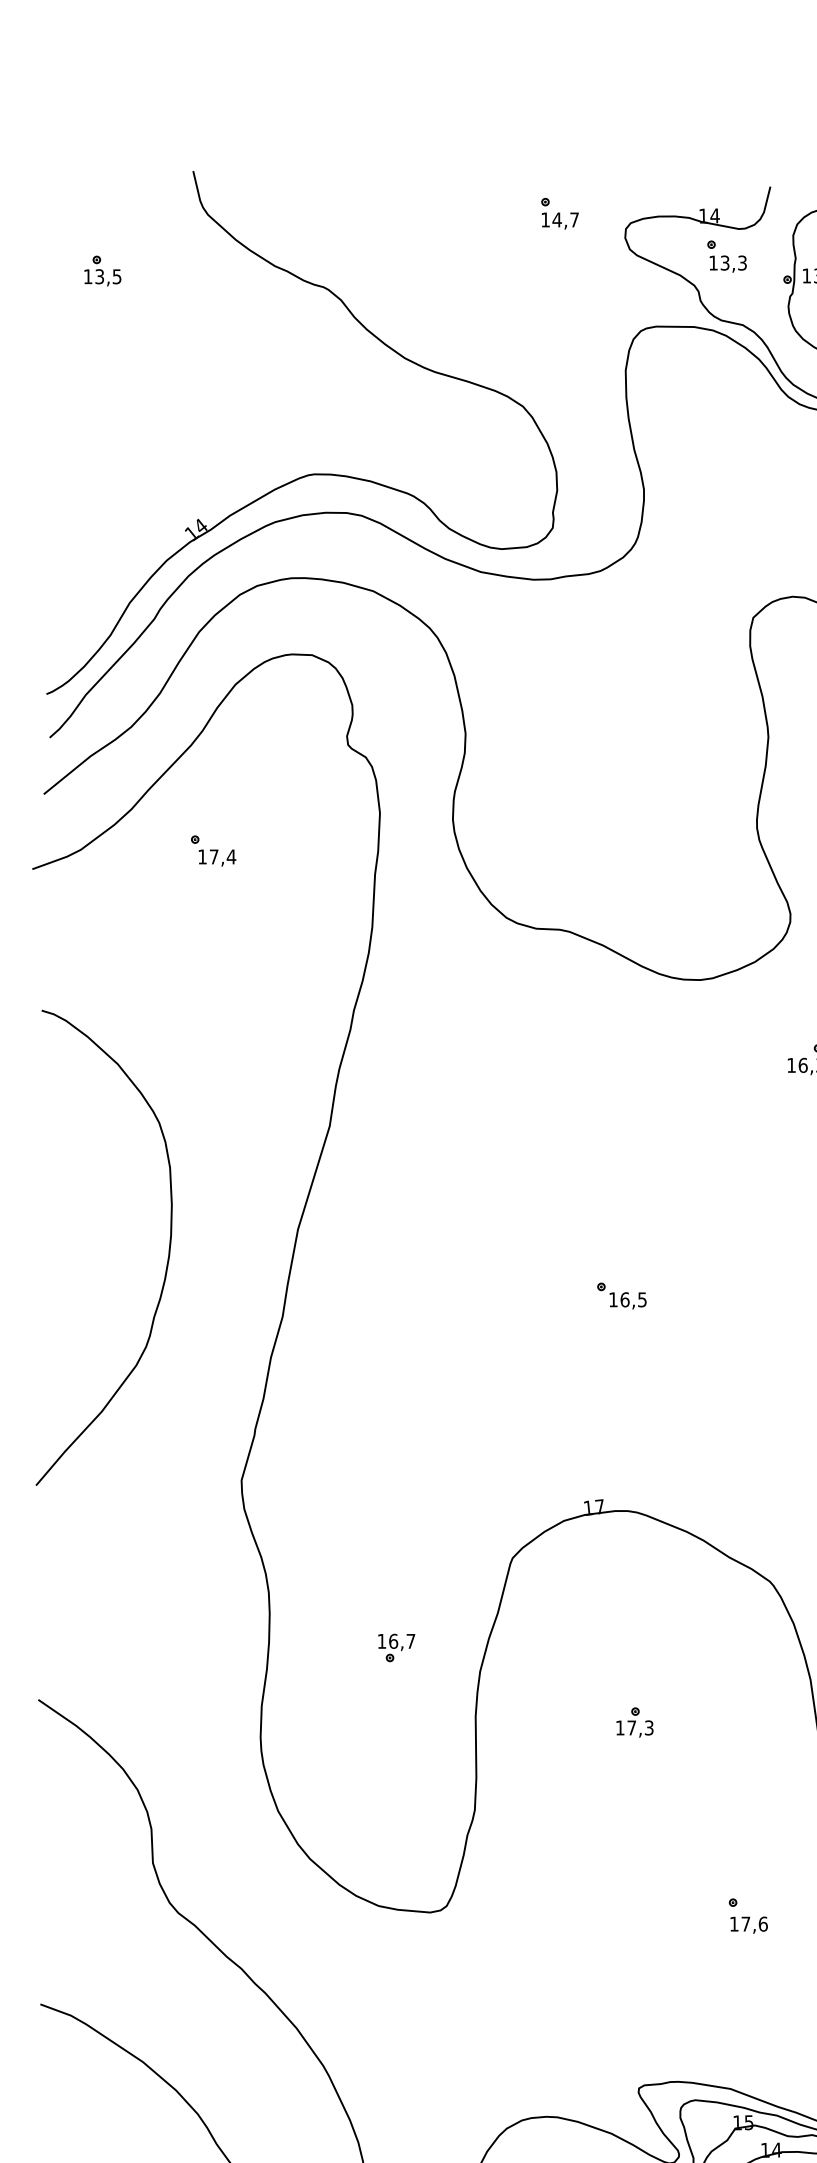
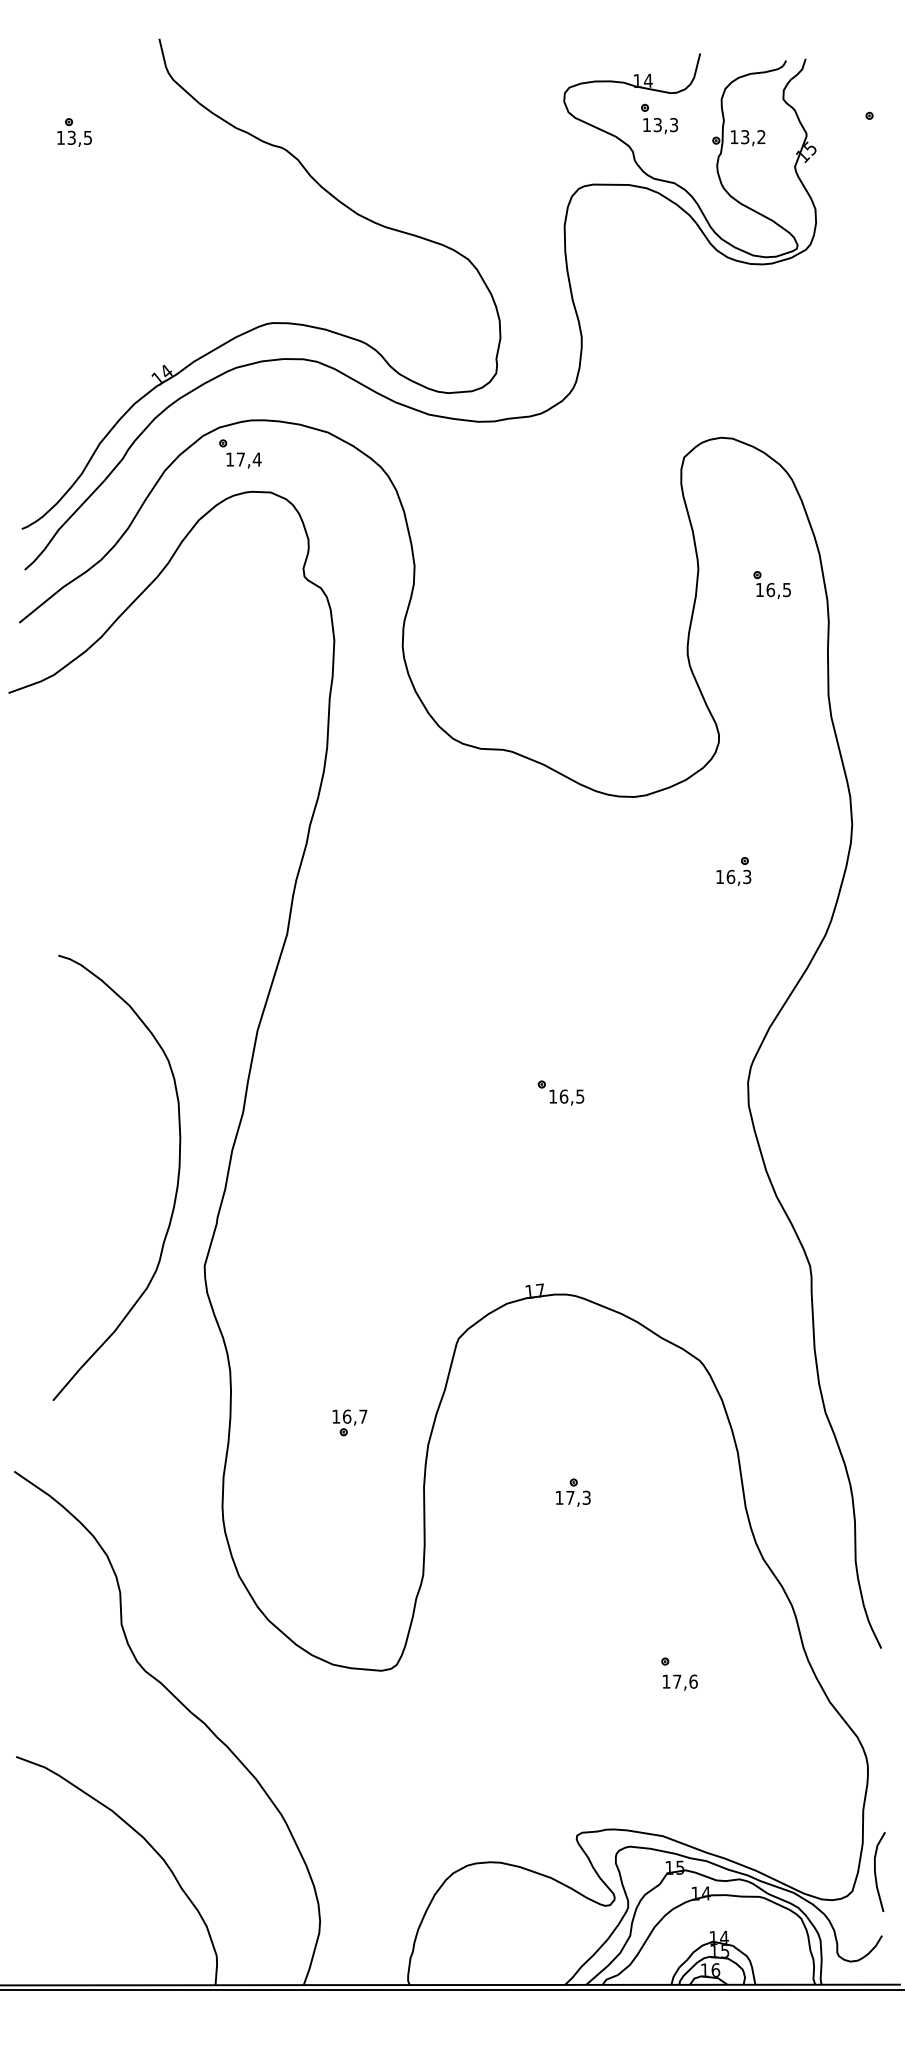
part: (559, 213) -> (502, 78), removed
part: (213, 850) -> (240, 453), moved
curve: (167, 1255) -> (176, 1185), moved

